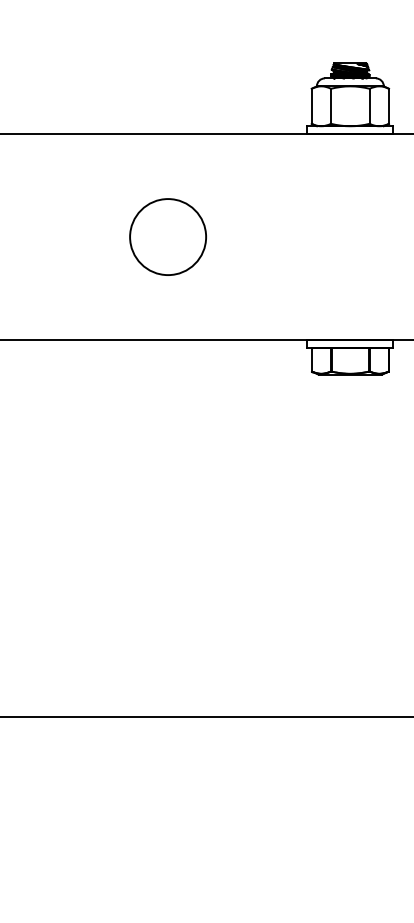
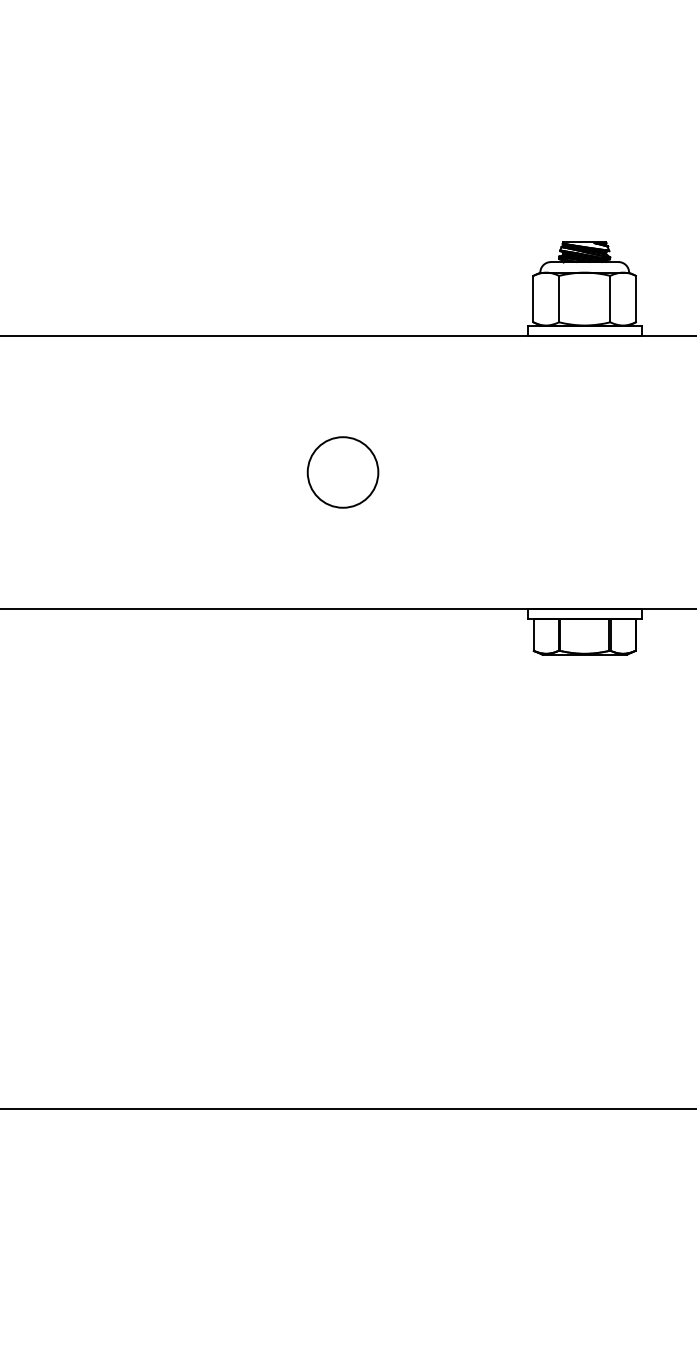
circle: (167, 237) -> (342, 472), size x0.7

